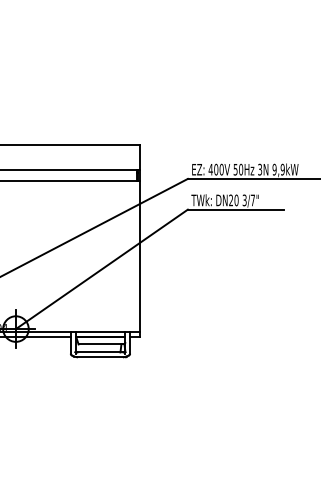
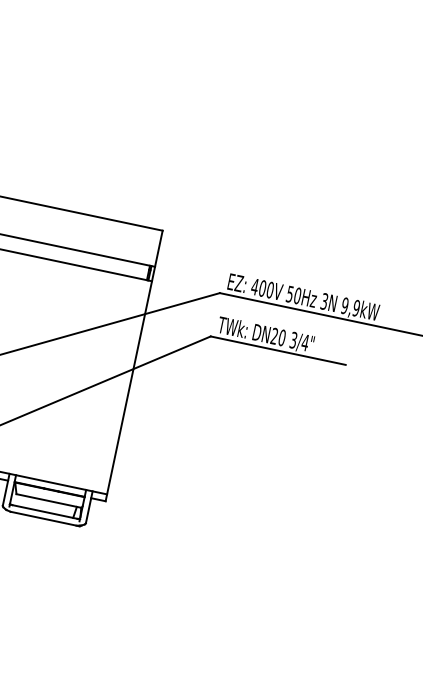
text: (252, 200) -> (304, 342), 3/7" -> 3/4"

